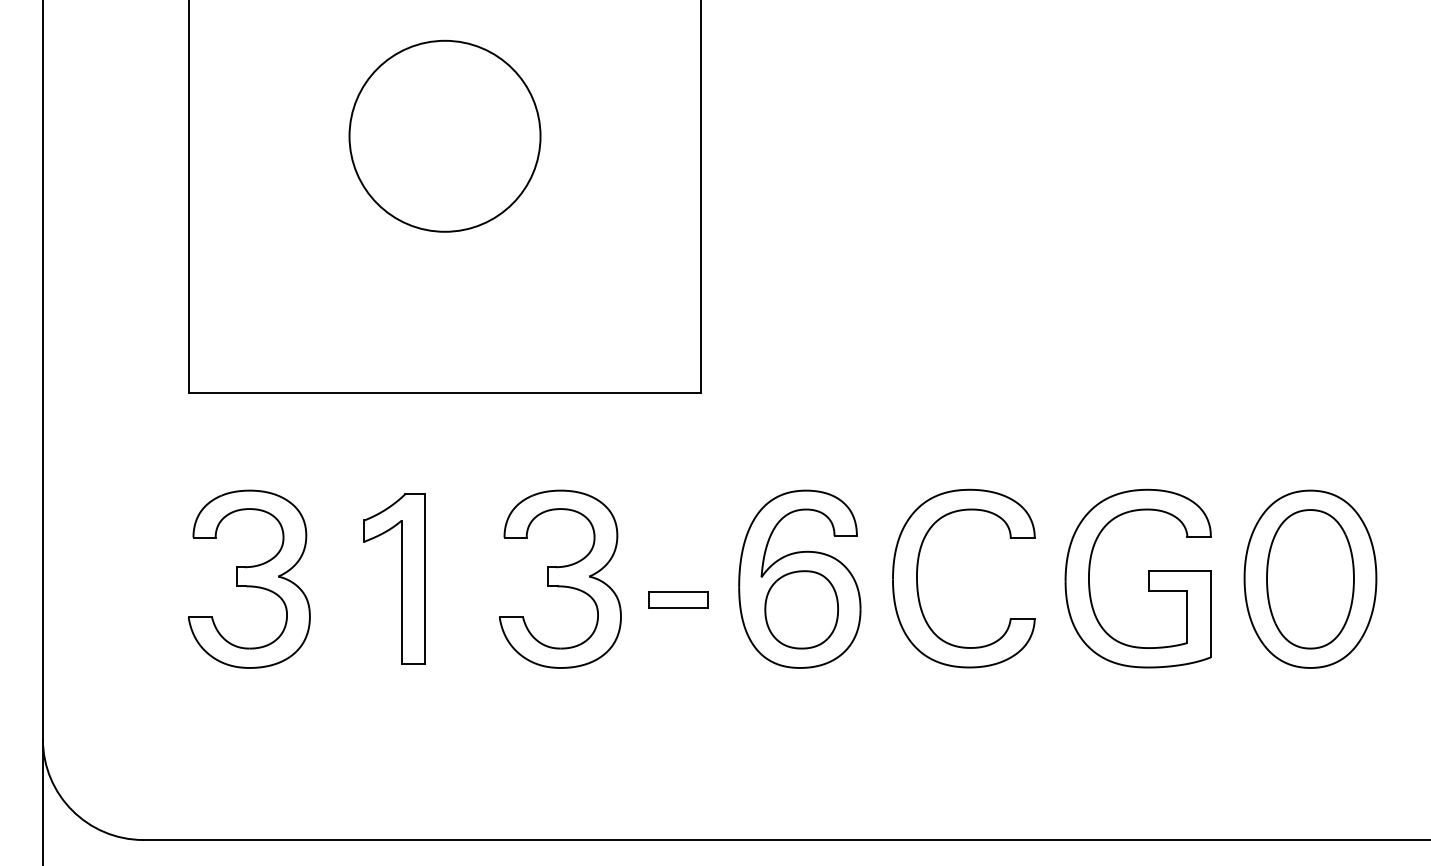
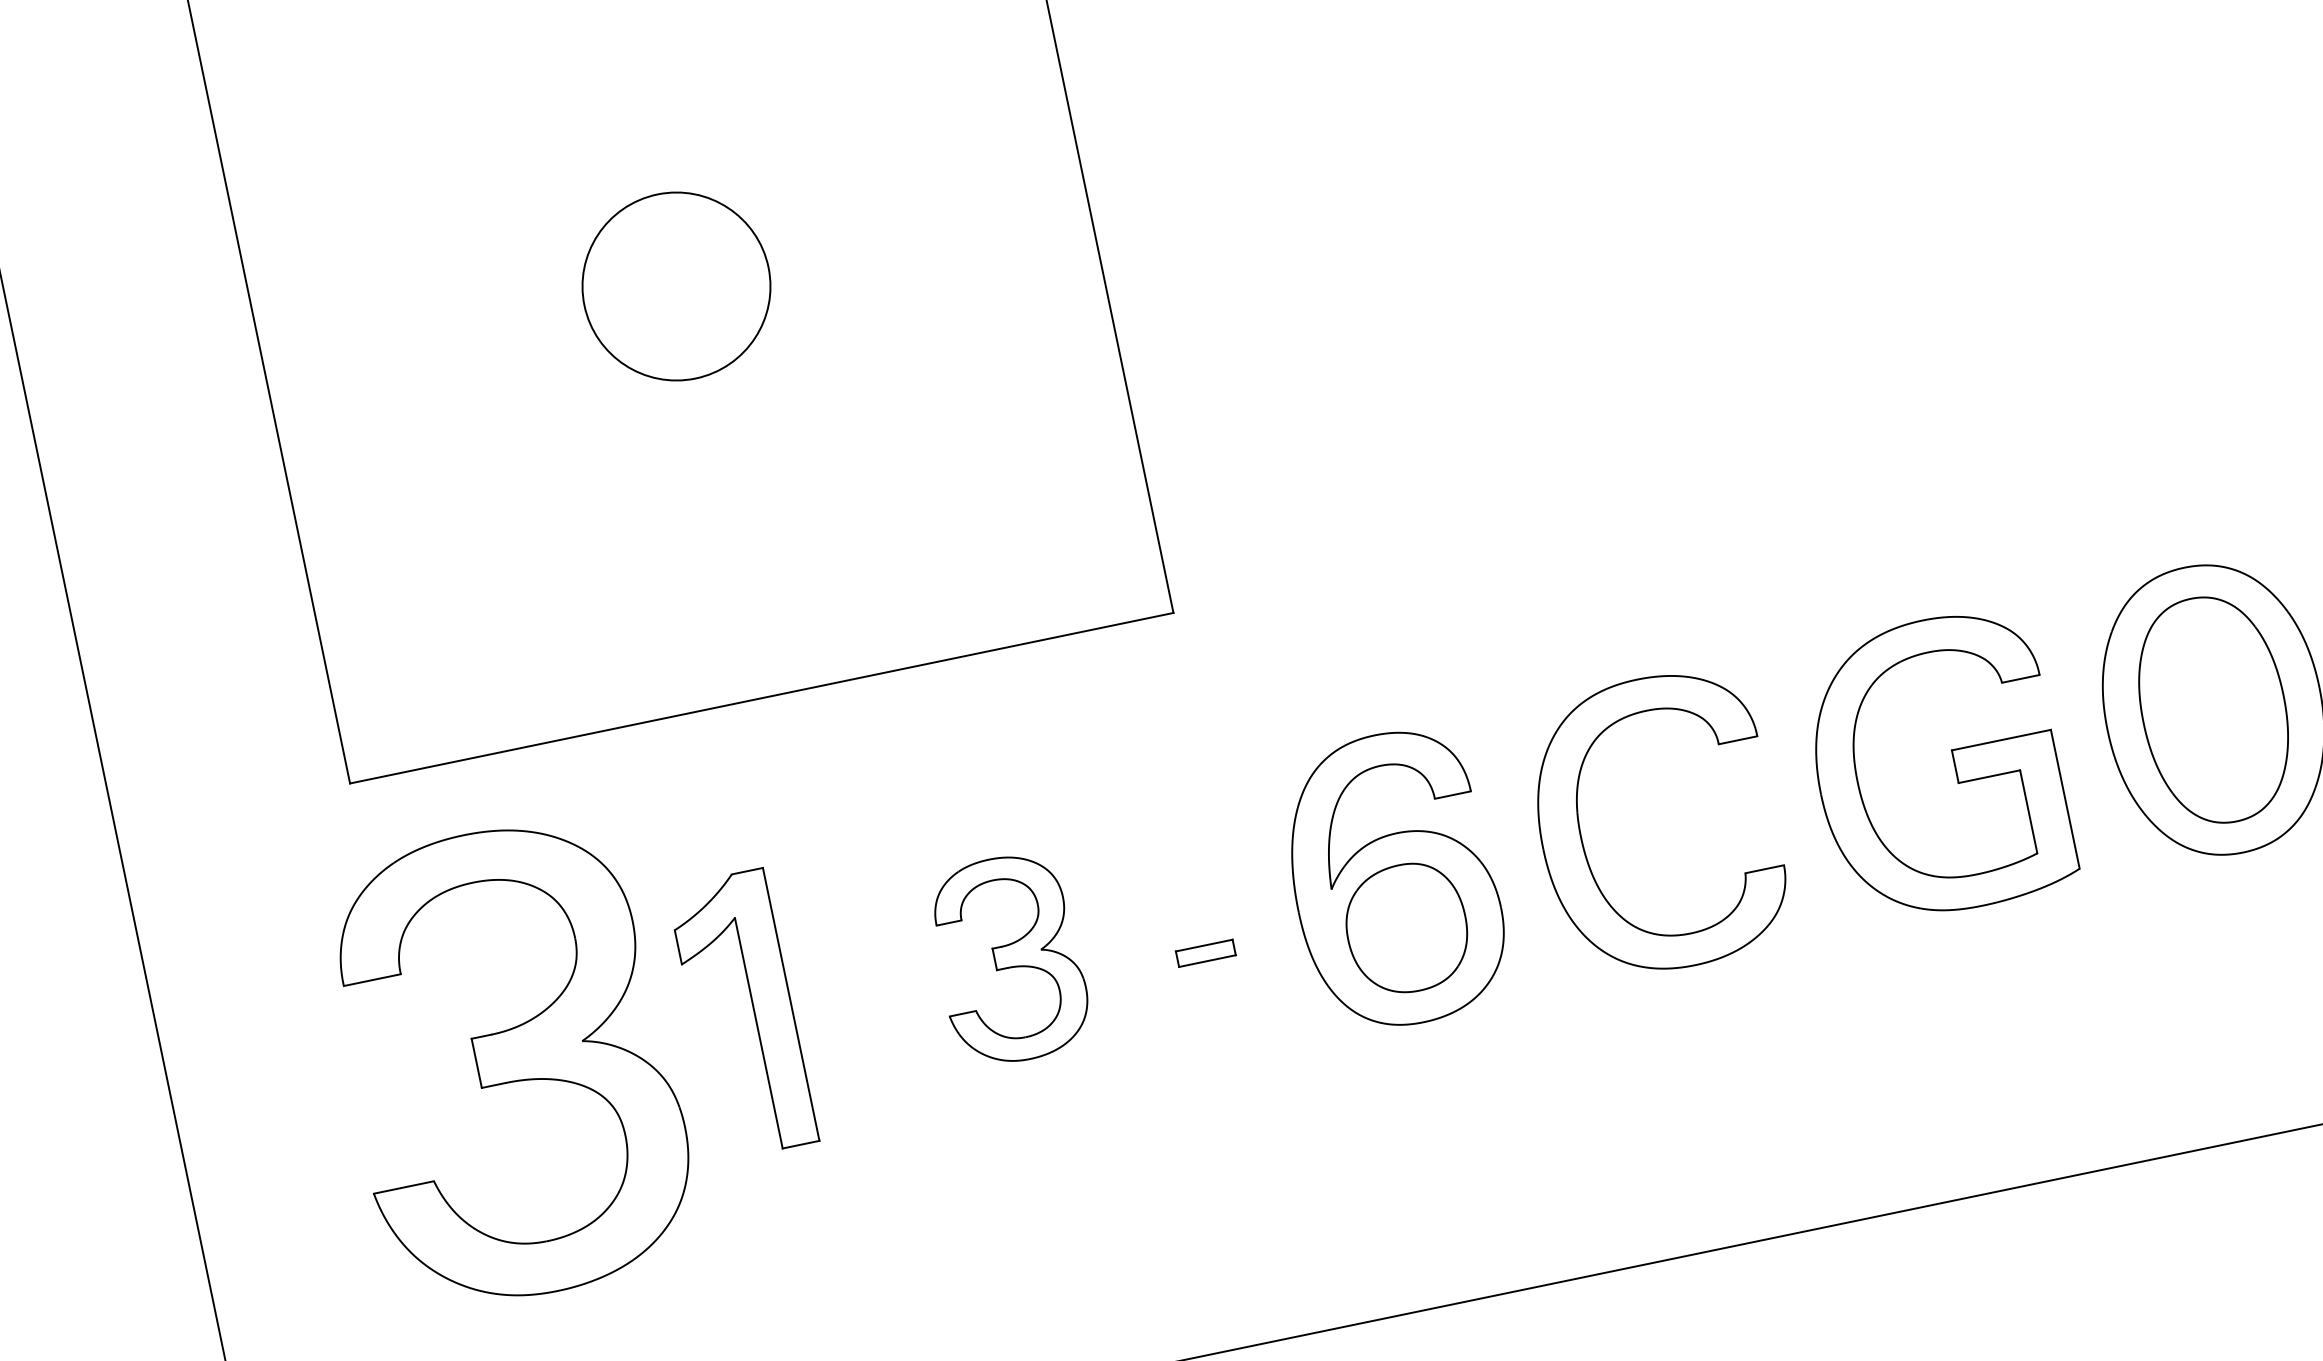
circle: (444, 135) -> (675, 285), size x0.6
part: (249, 578) -> (509, 1061), size x1.6
part: (560, 578) -> (1009, 958), size x0.7
part: (678, 599) -> (1205, 952), size x0.6

